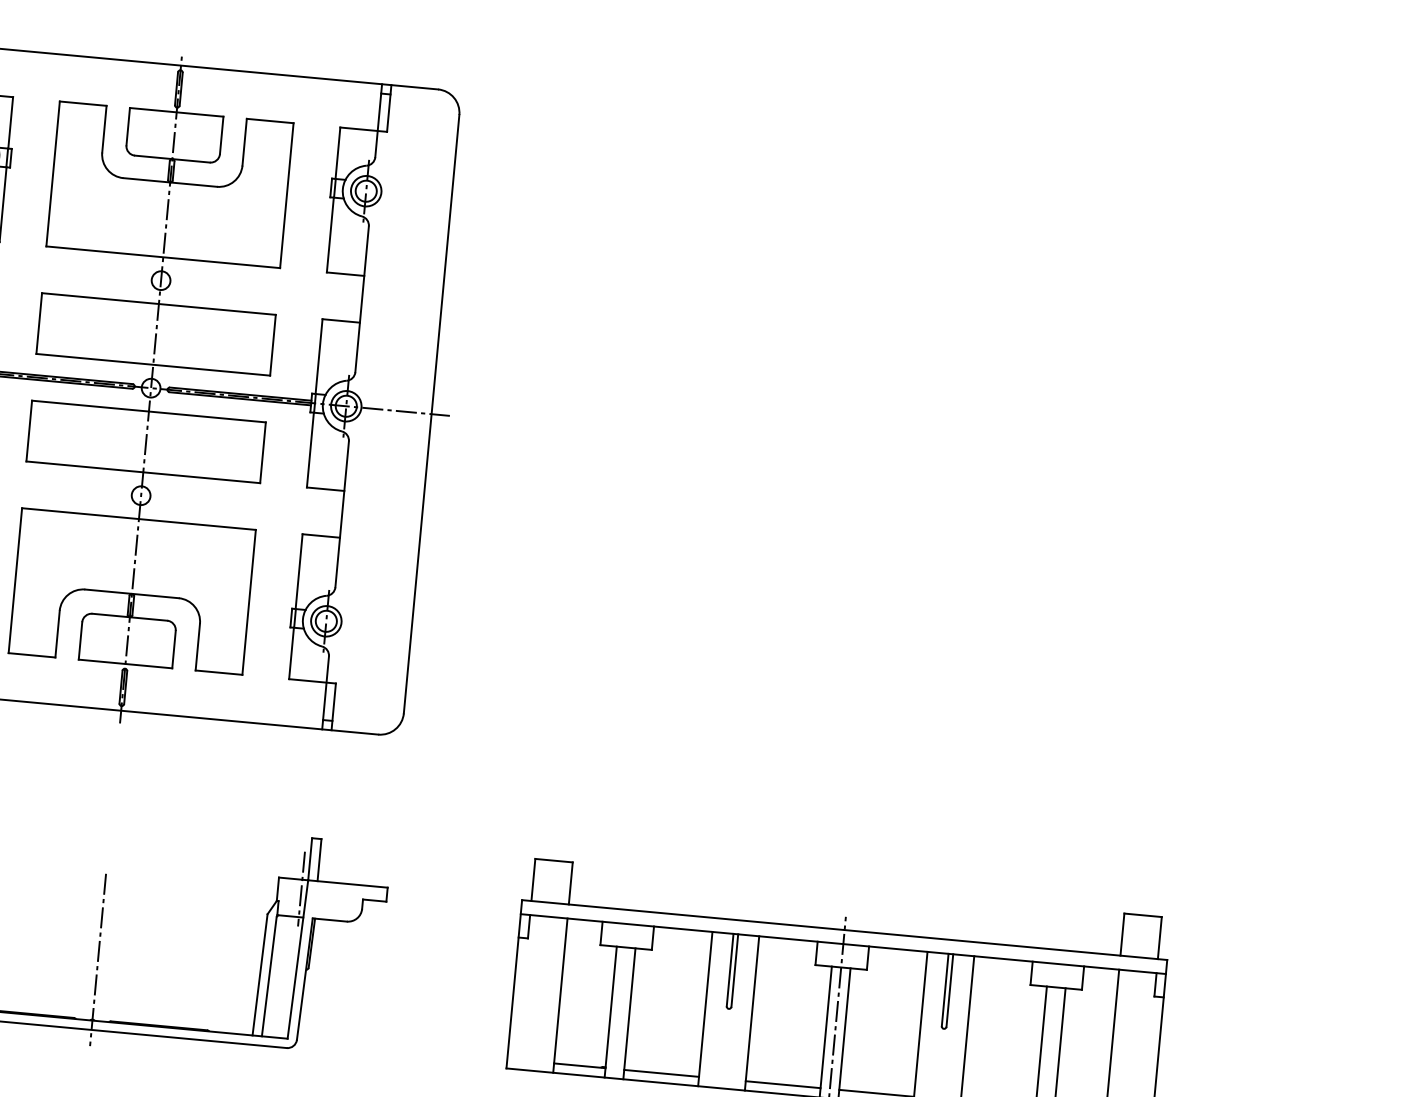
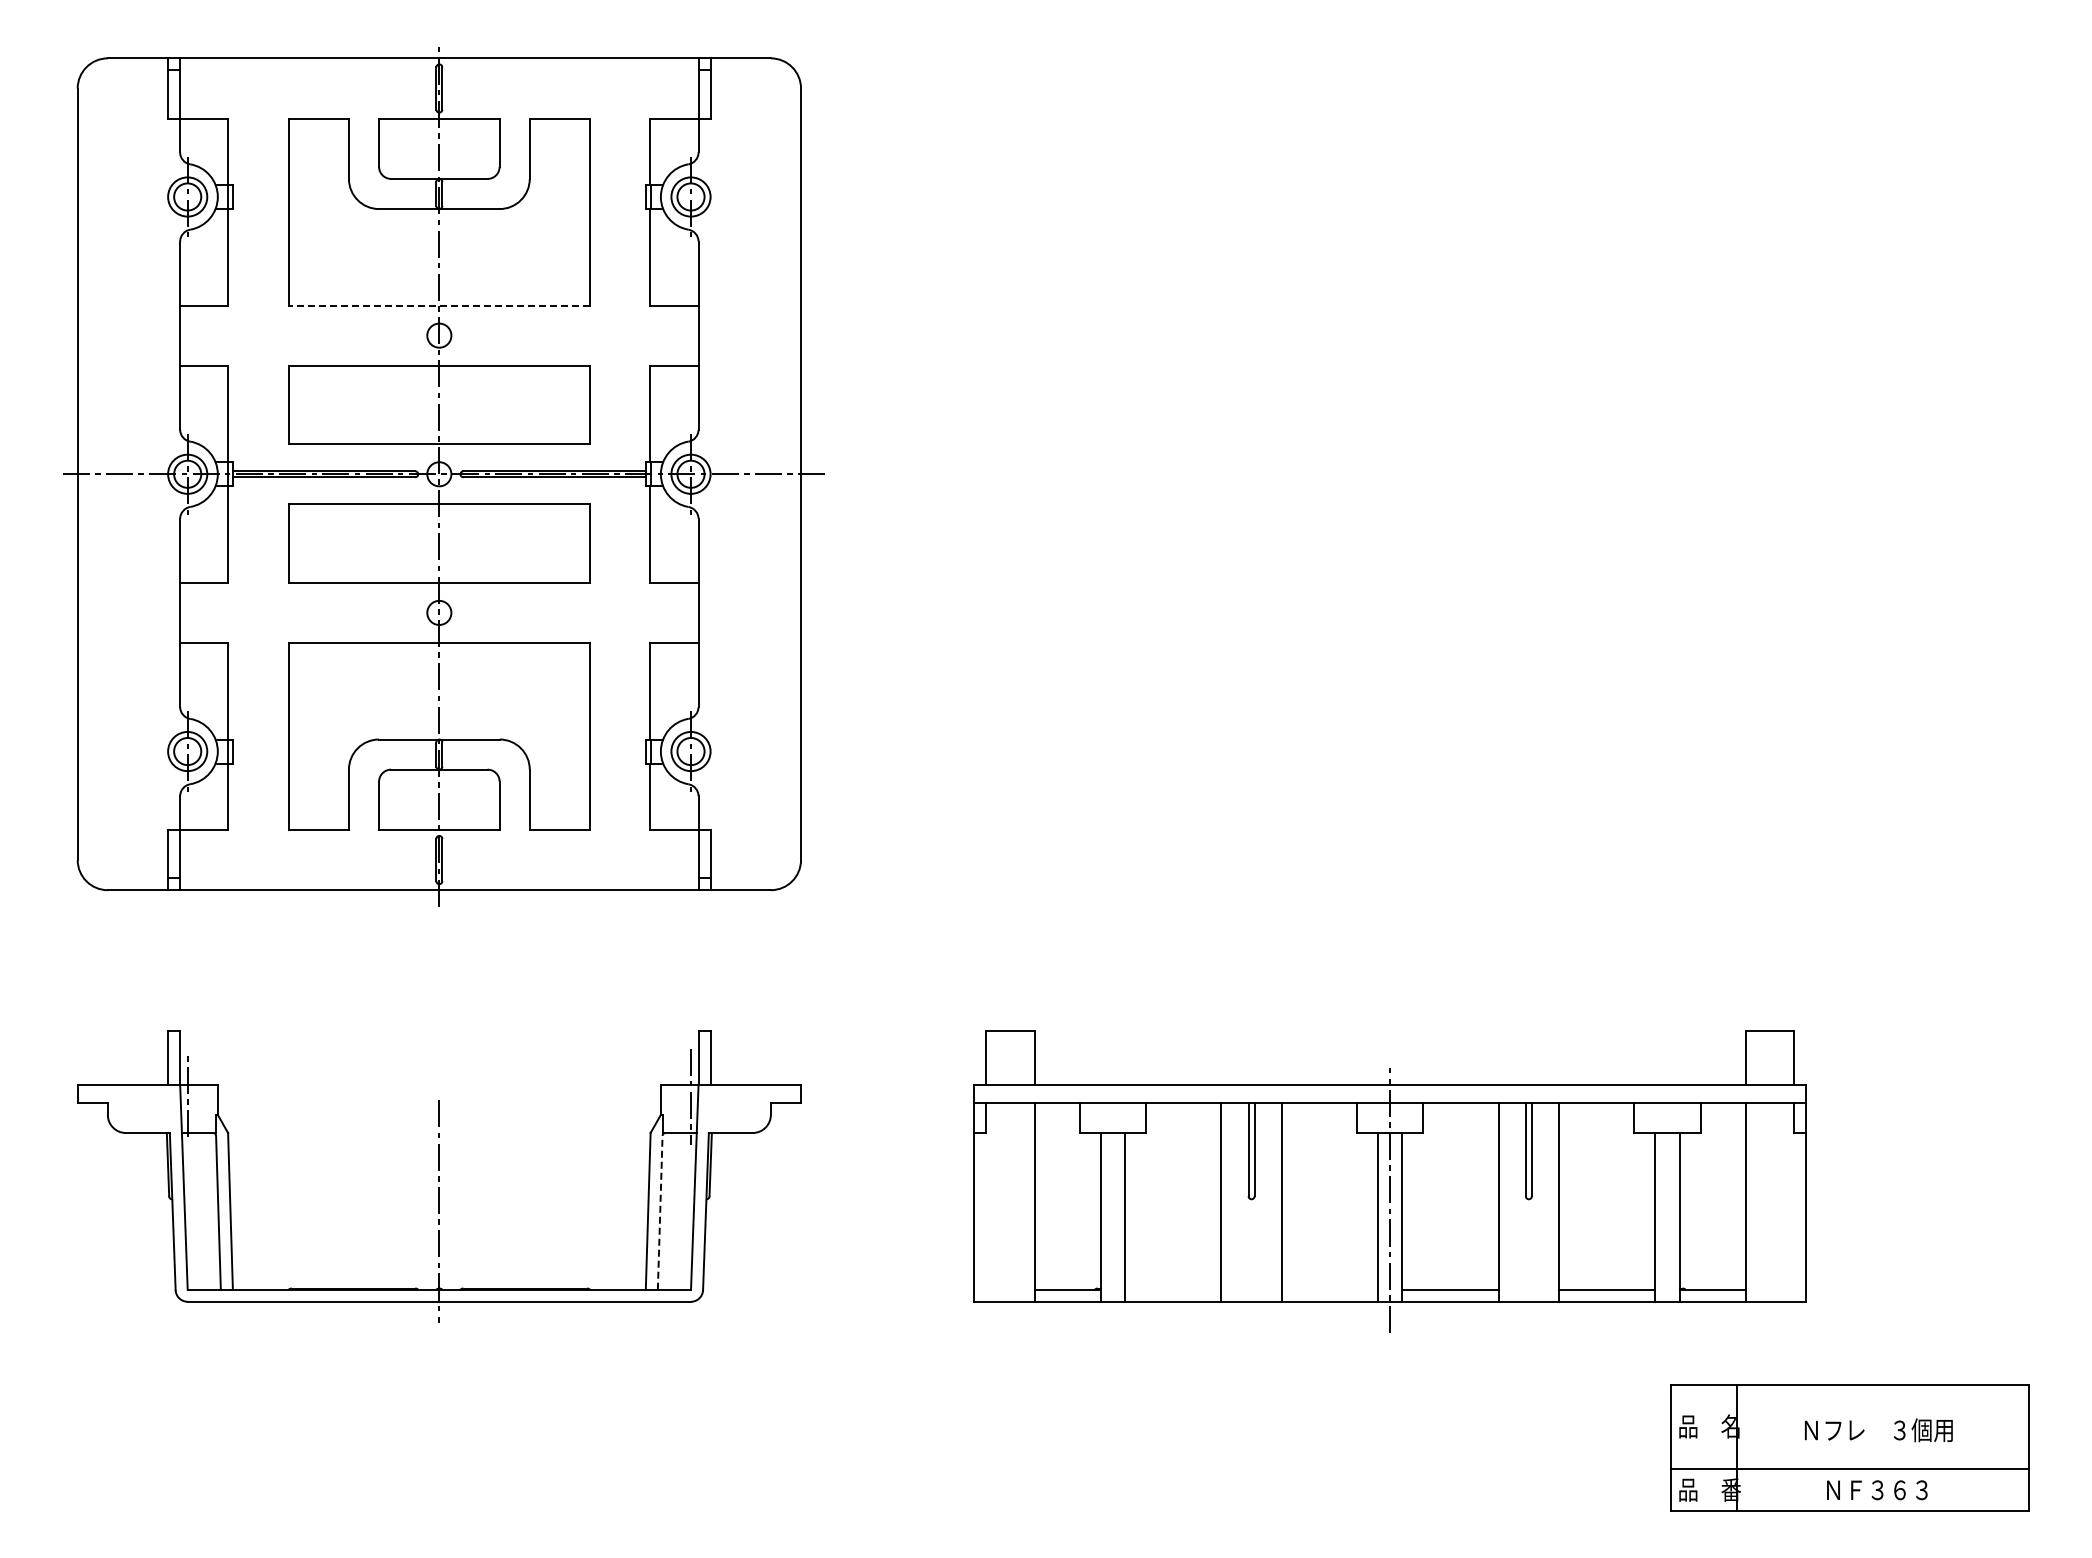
line: (163, 257) -> (439, 305), solid -> dashed
line: (269, 976) -> (660, 1212), solid -> dashed
line: (661, 1073) -> (1173, 1289), removed
line: (782, 1084) -> (1329, 1289), removed

